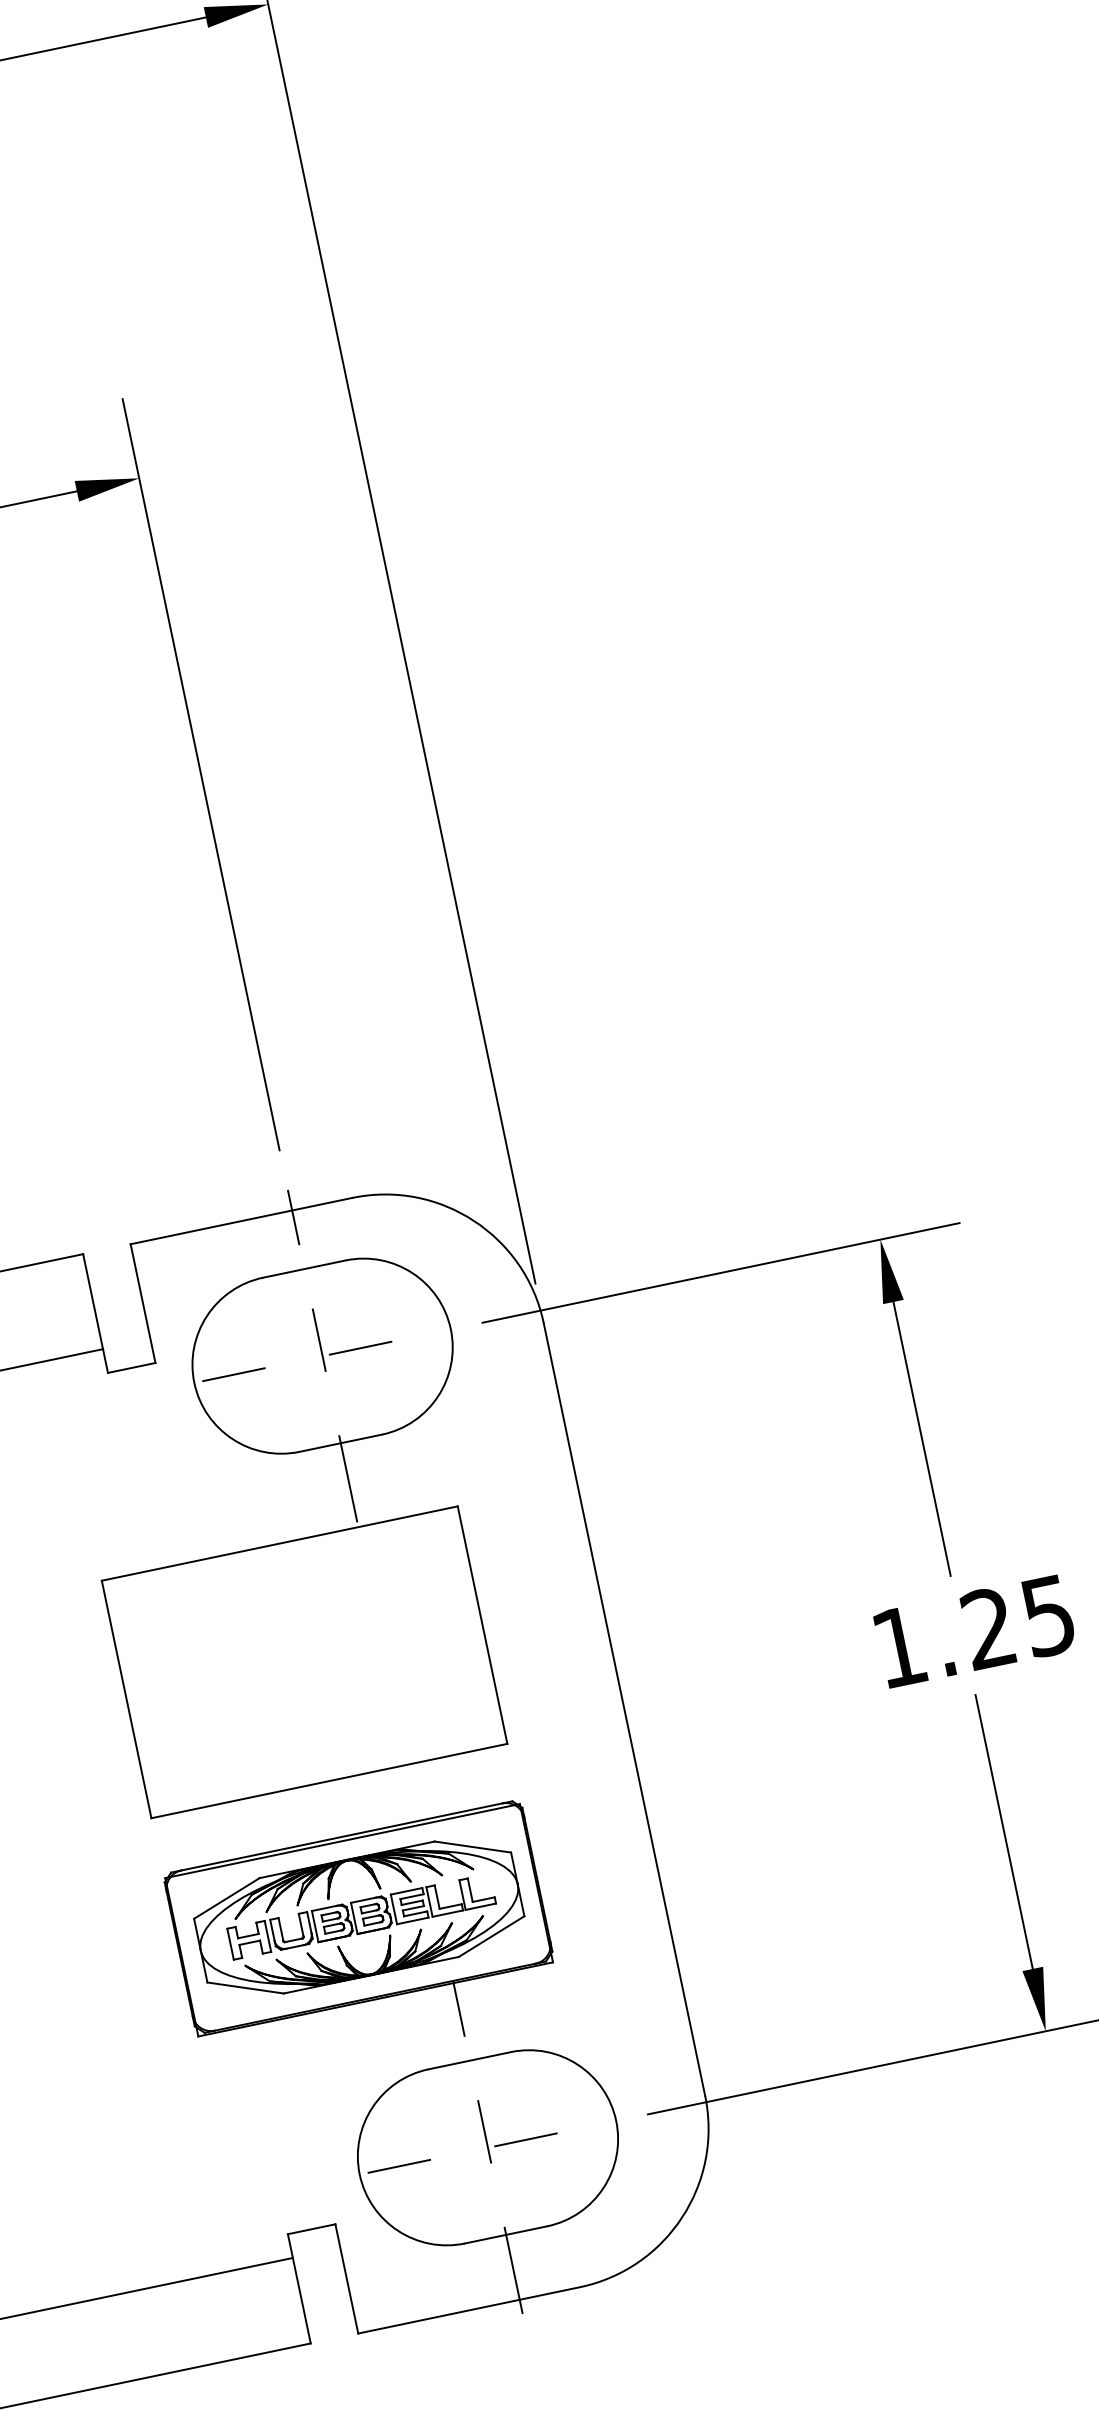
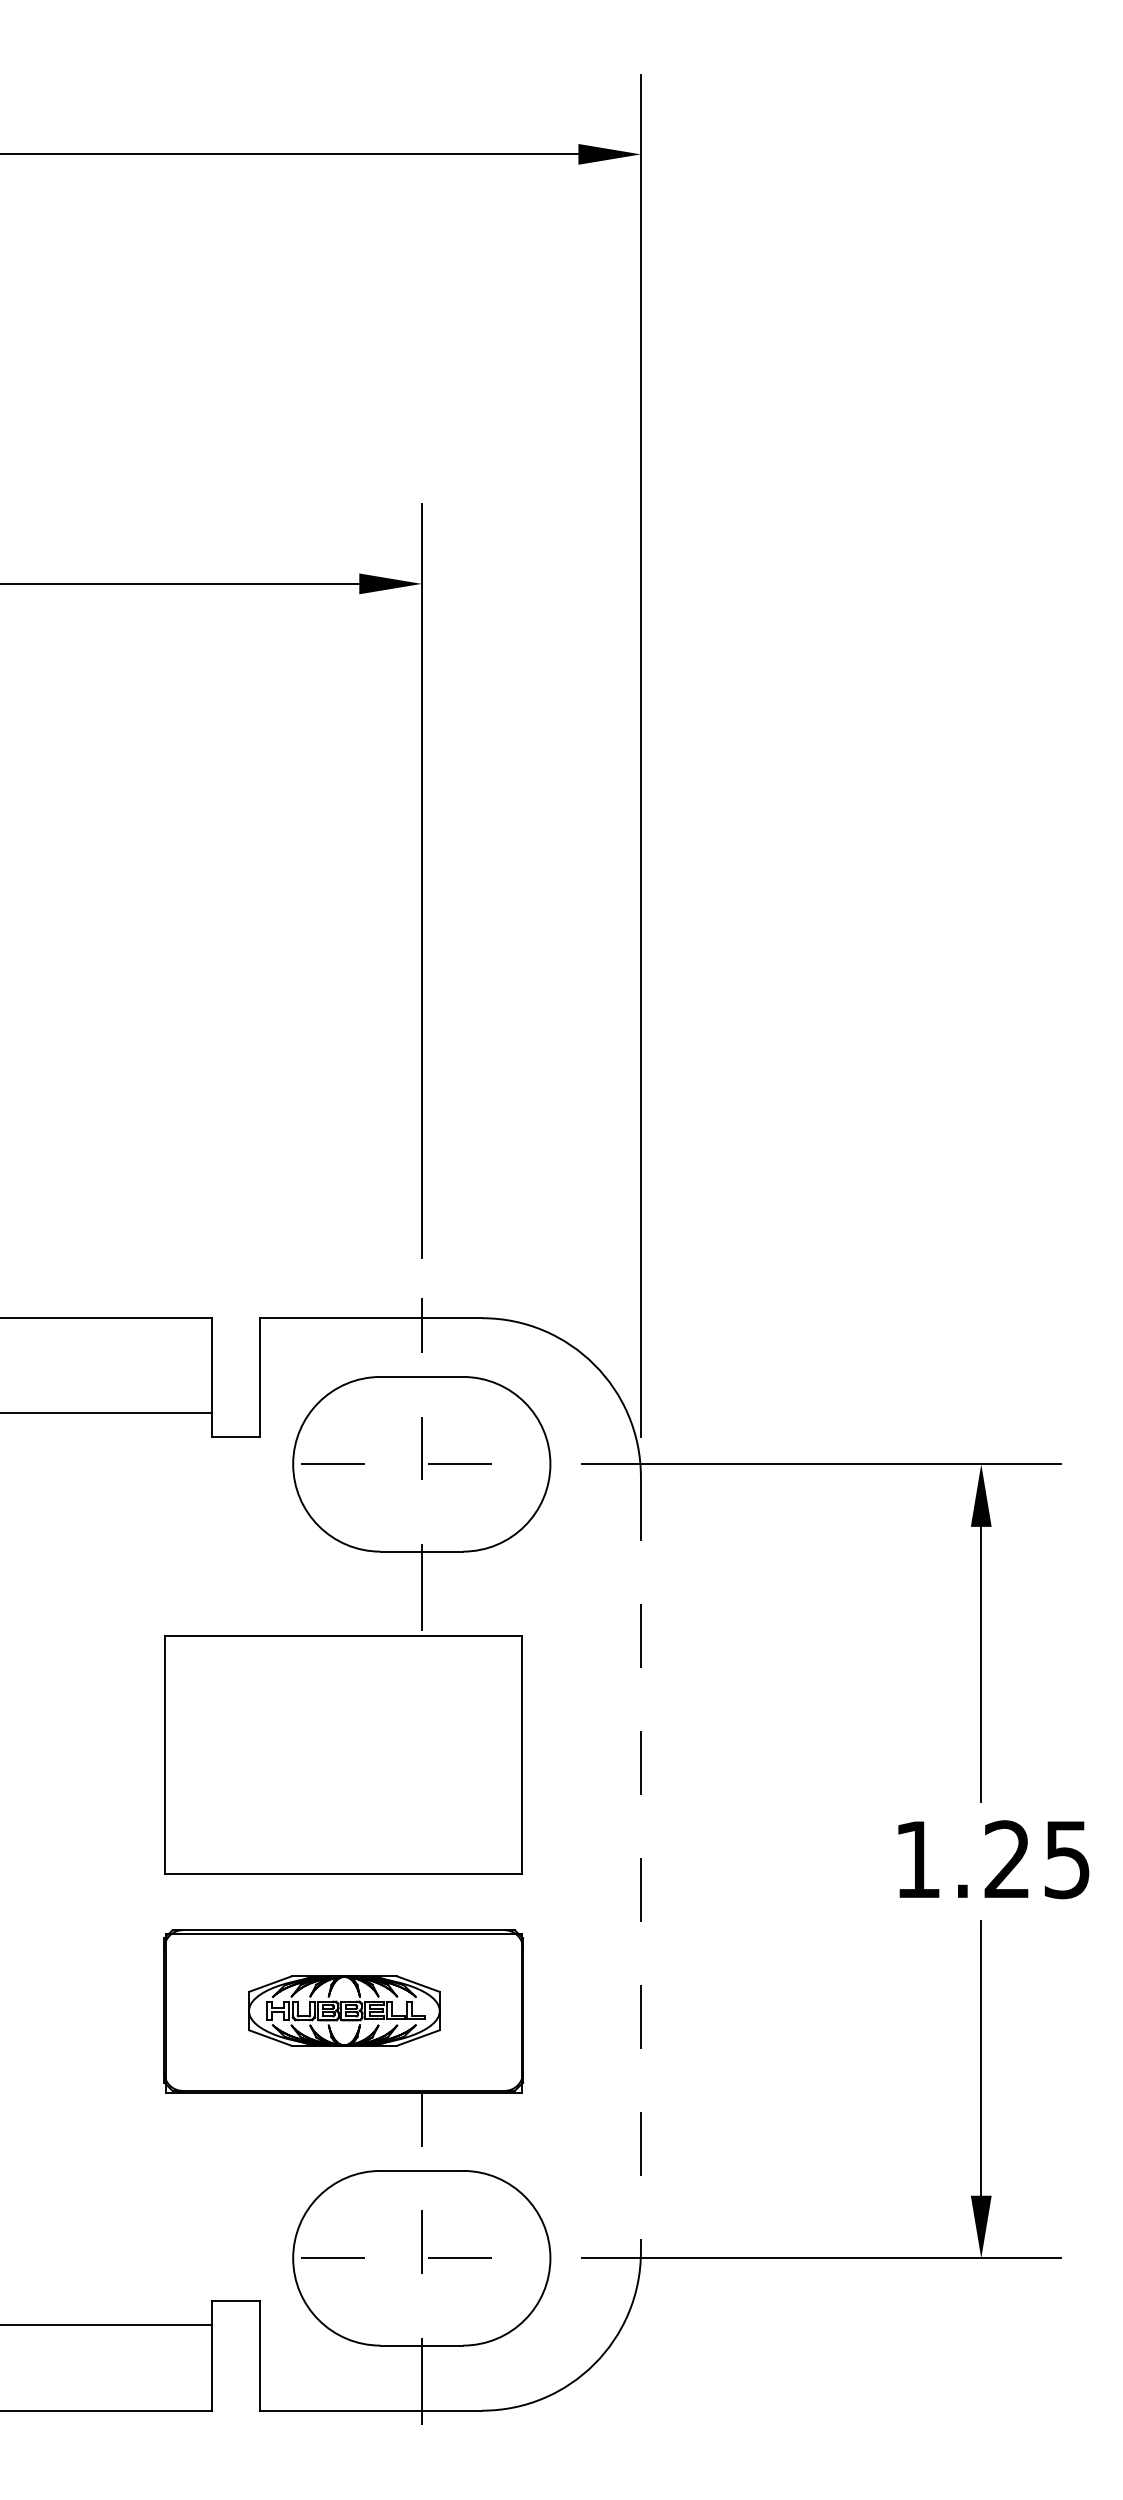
line: (624, 1709) -> (640, 1864), solid -> dashed
part: (359, 1916) -> (344, 2010), size x0.6

